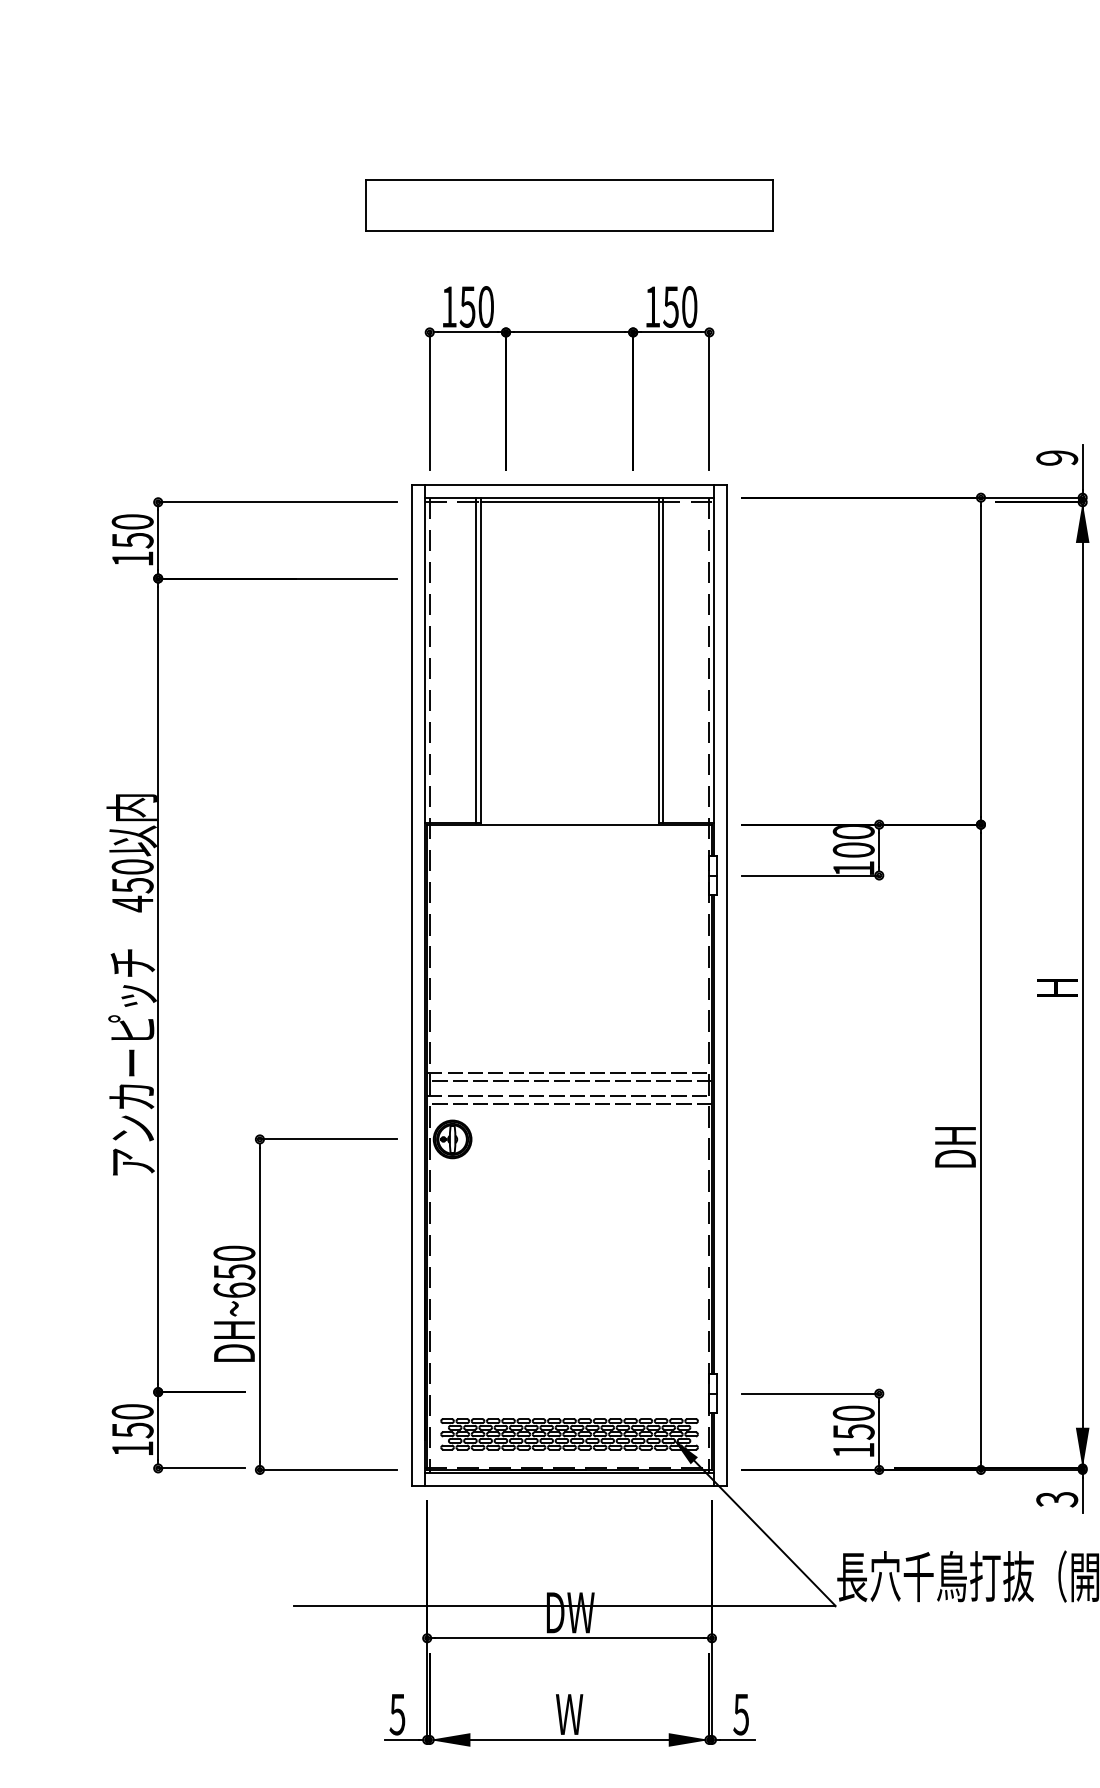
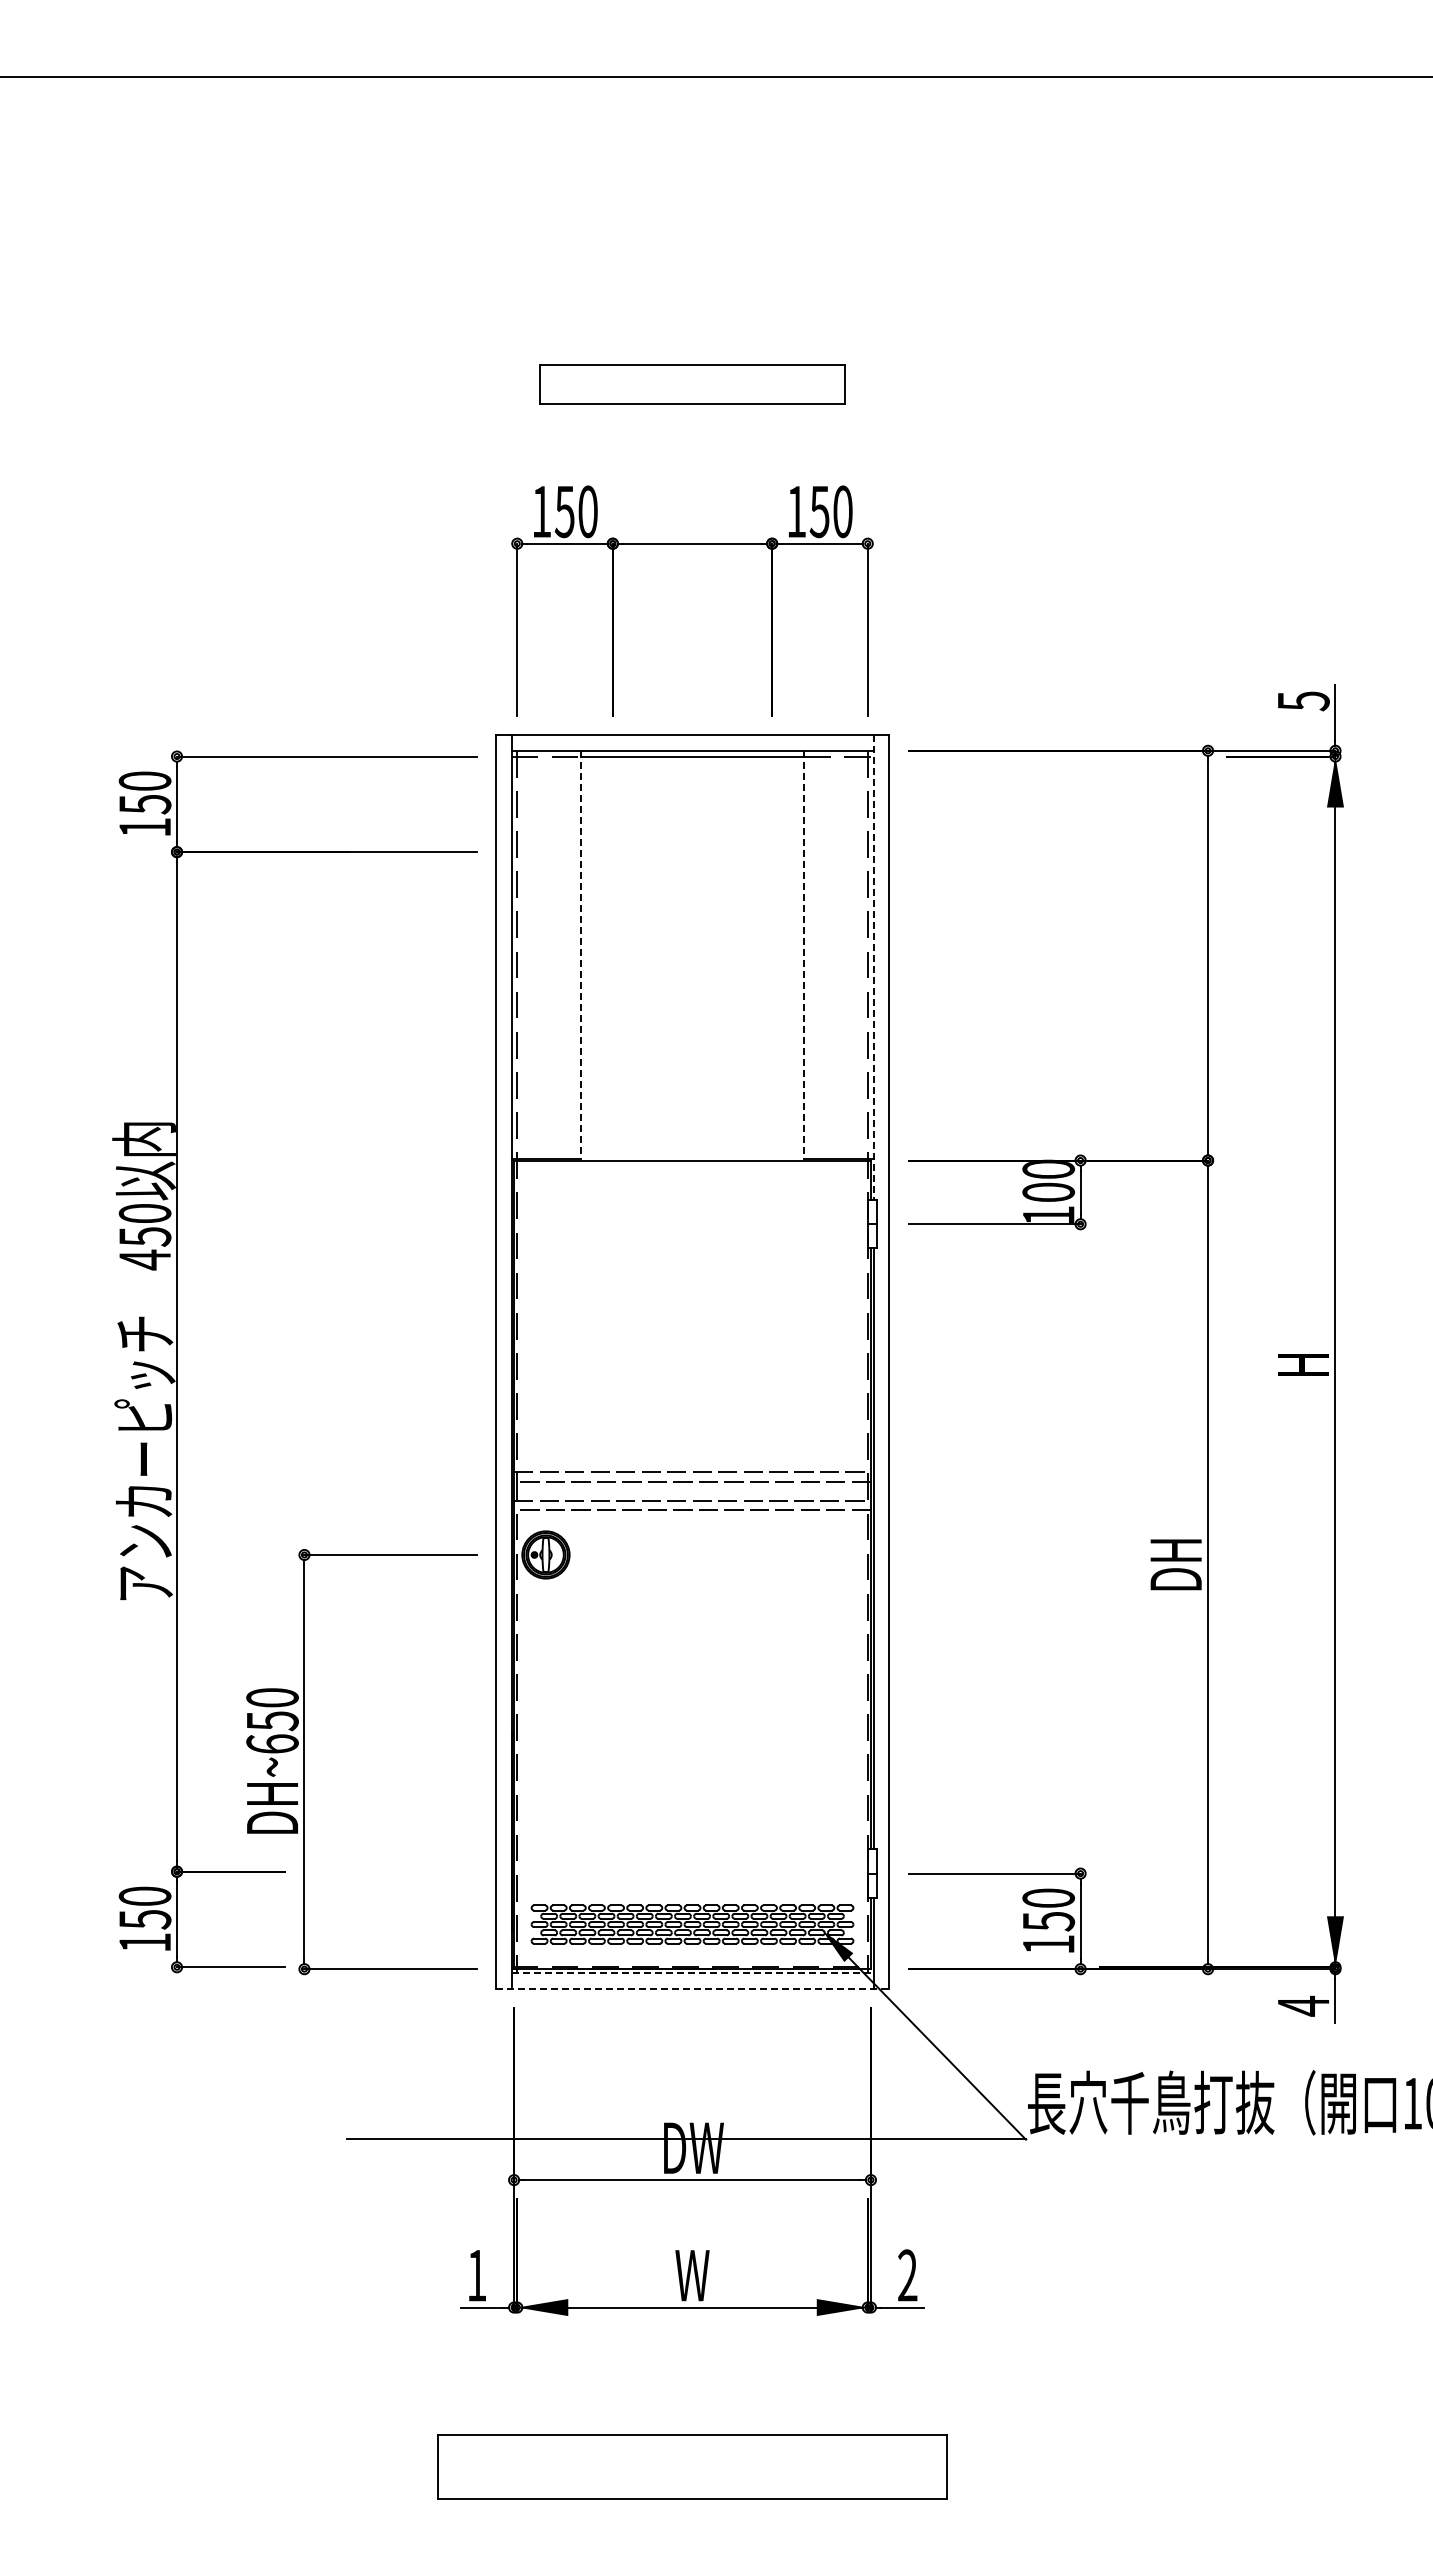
part: (569, 205) -> (692, 384), size x0.6
text: (1057, 458) -> (1303, 701), 9 -> 5
line: (476, 660) -> (575, 954), removed
line: (480, 660) -> (581, 954), solid -> dashed
line: (658, 660) -> (804, 954), solid -> dashed
line: (662, 660) -> (809, 954), removed
line: (714, 670) -> (873, 967), solid -> dashed
line: (569, 1473) -> (692, 1973), solid -> dashed
line: (569, 1485) -> (692, 1988), solid -> dashed
text: (1057, 1498) -> (1303, 2005), 3 -> 4
text: (397, 1714) -> (476, 2275), 5 -> 1
text: (741, 1714) -> (907, 2275), 5 -> 2

